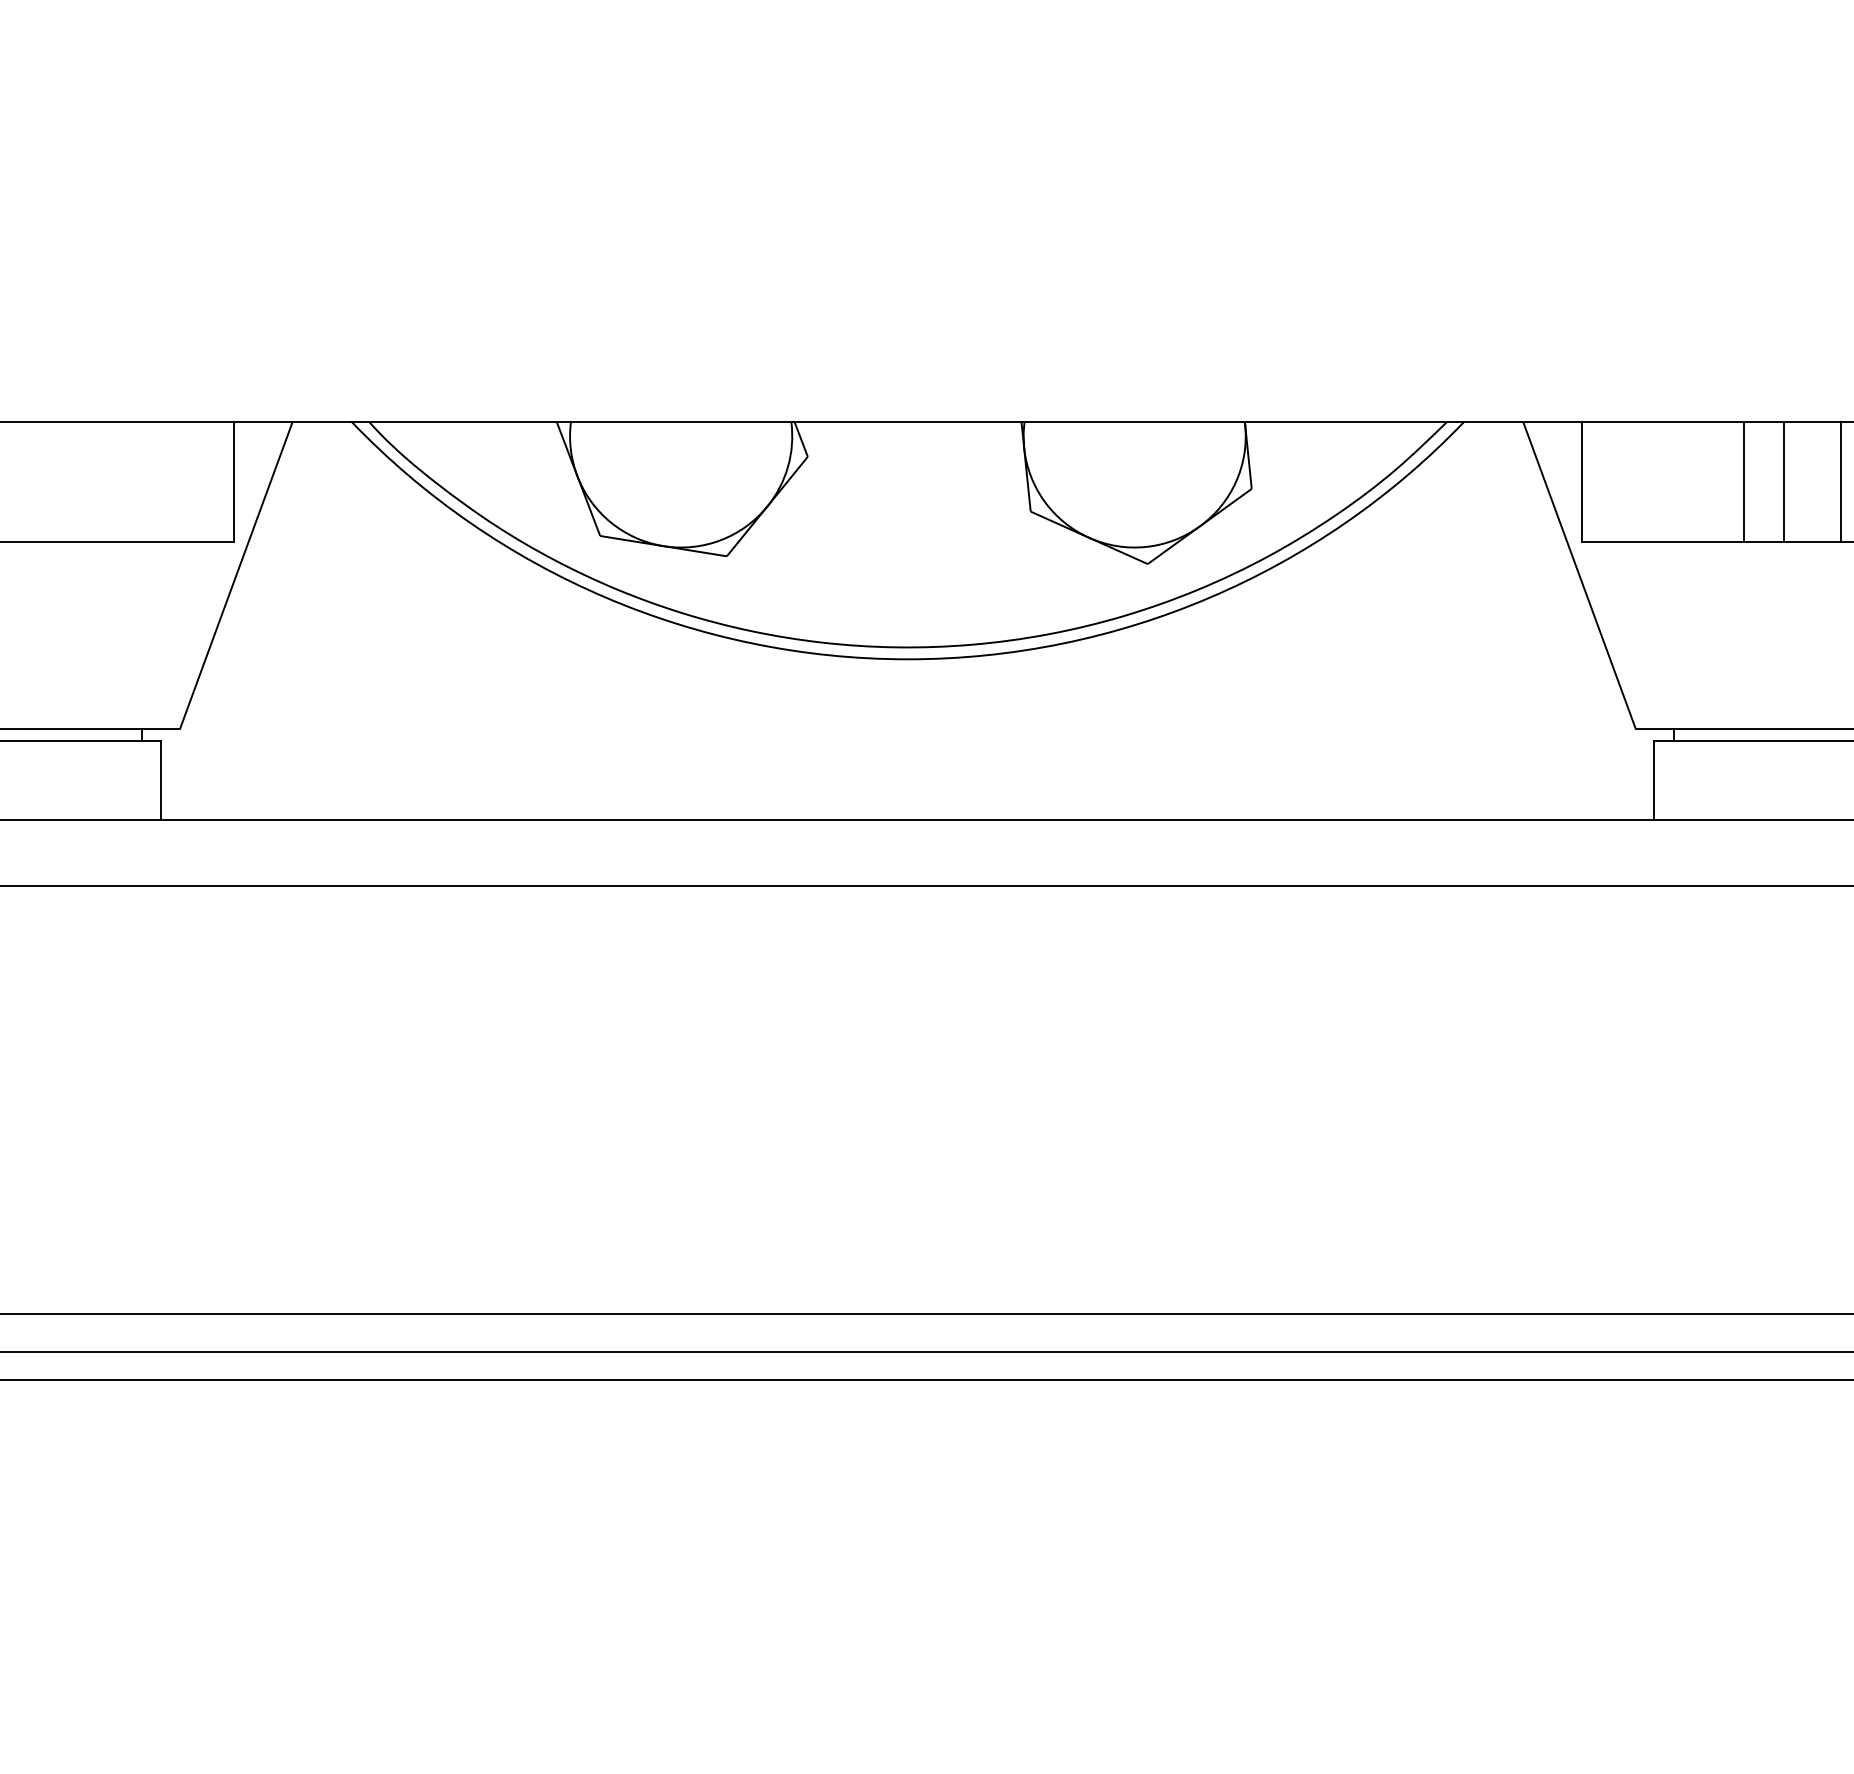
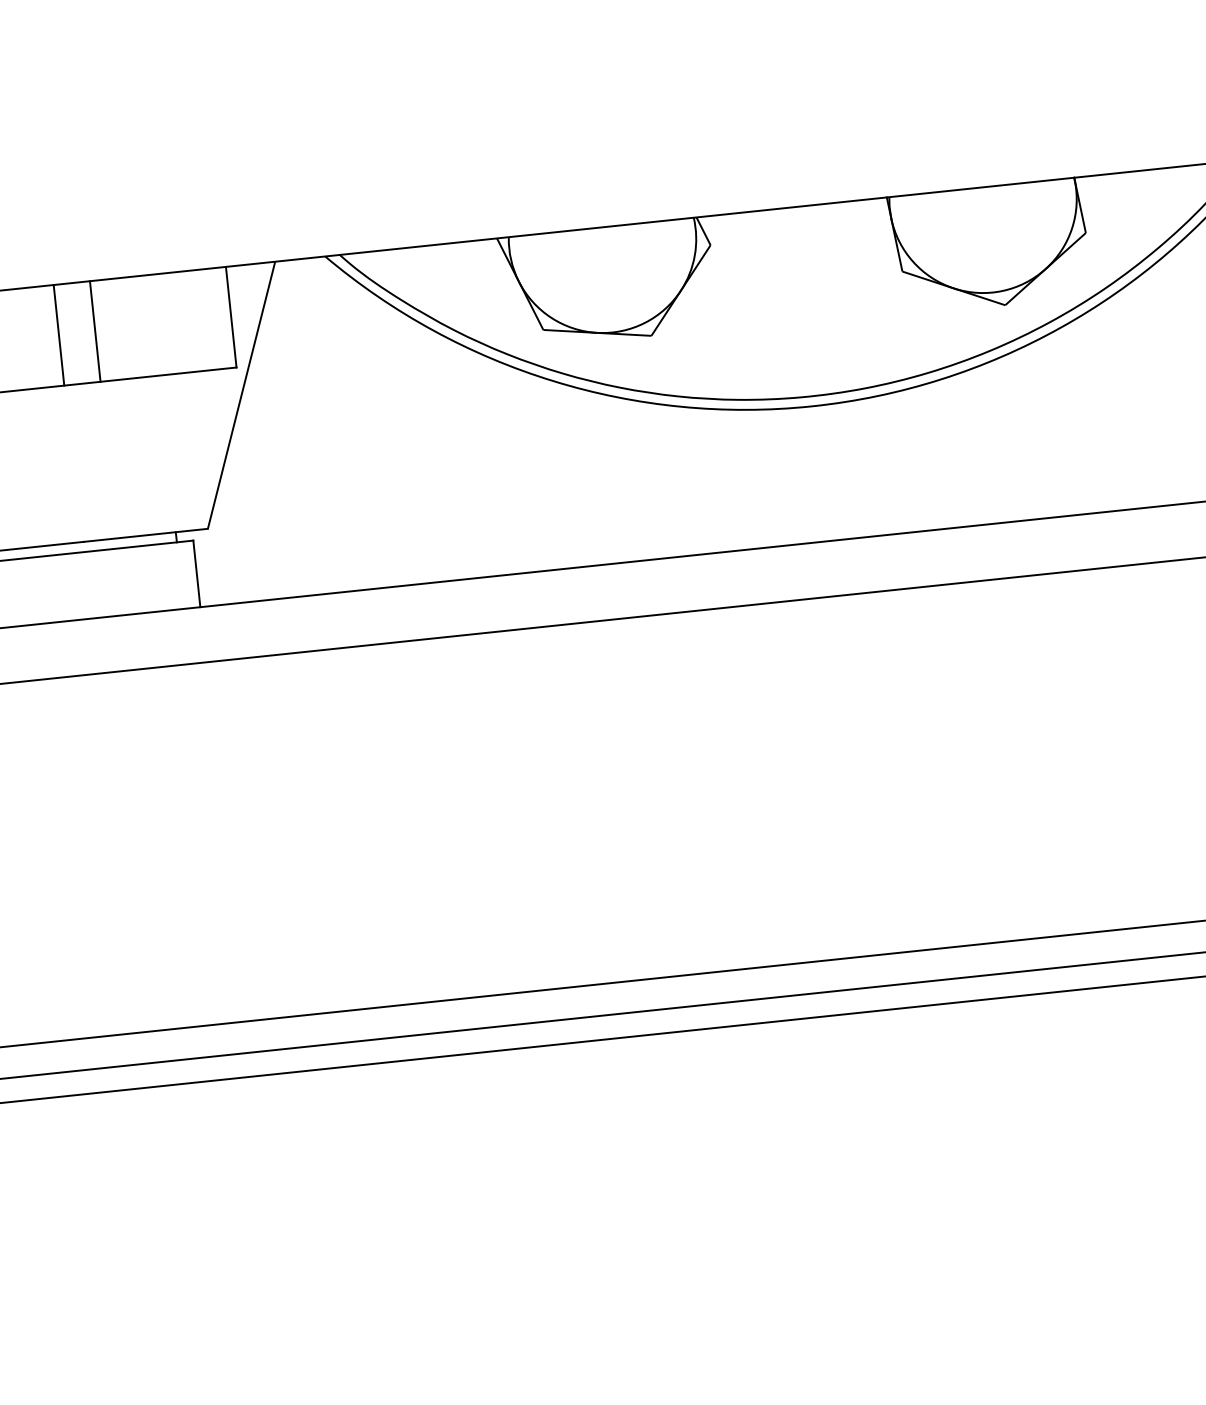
line: (28, 482) -> (59, 335), added
line: (71, 482) -> (95, 331), added

